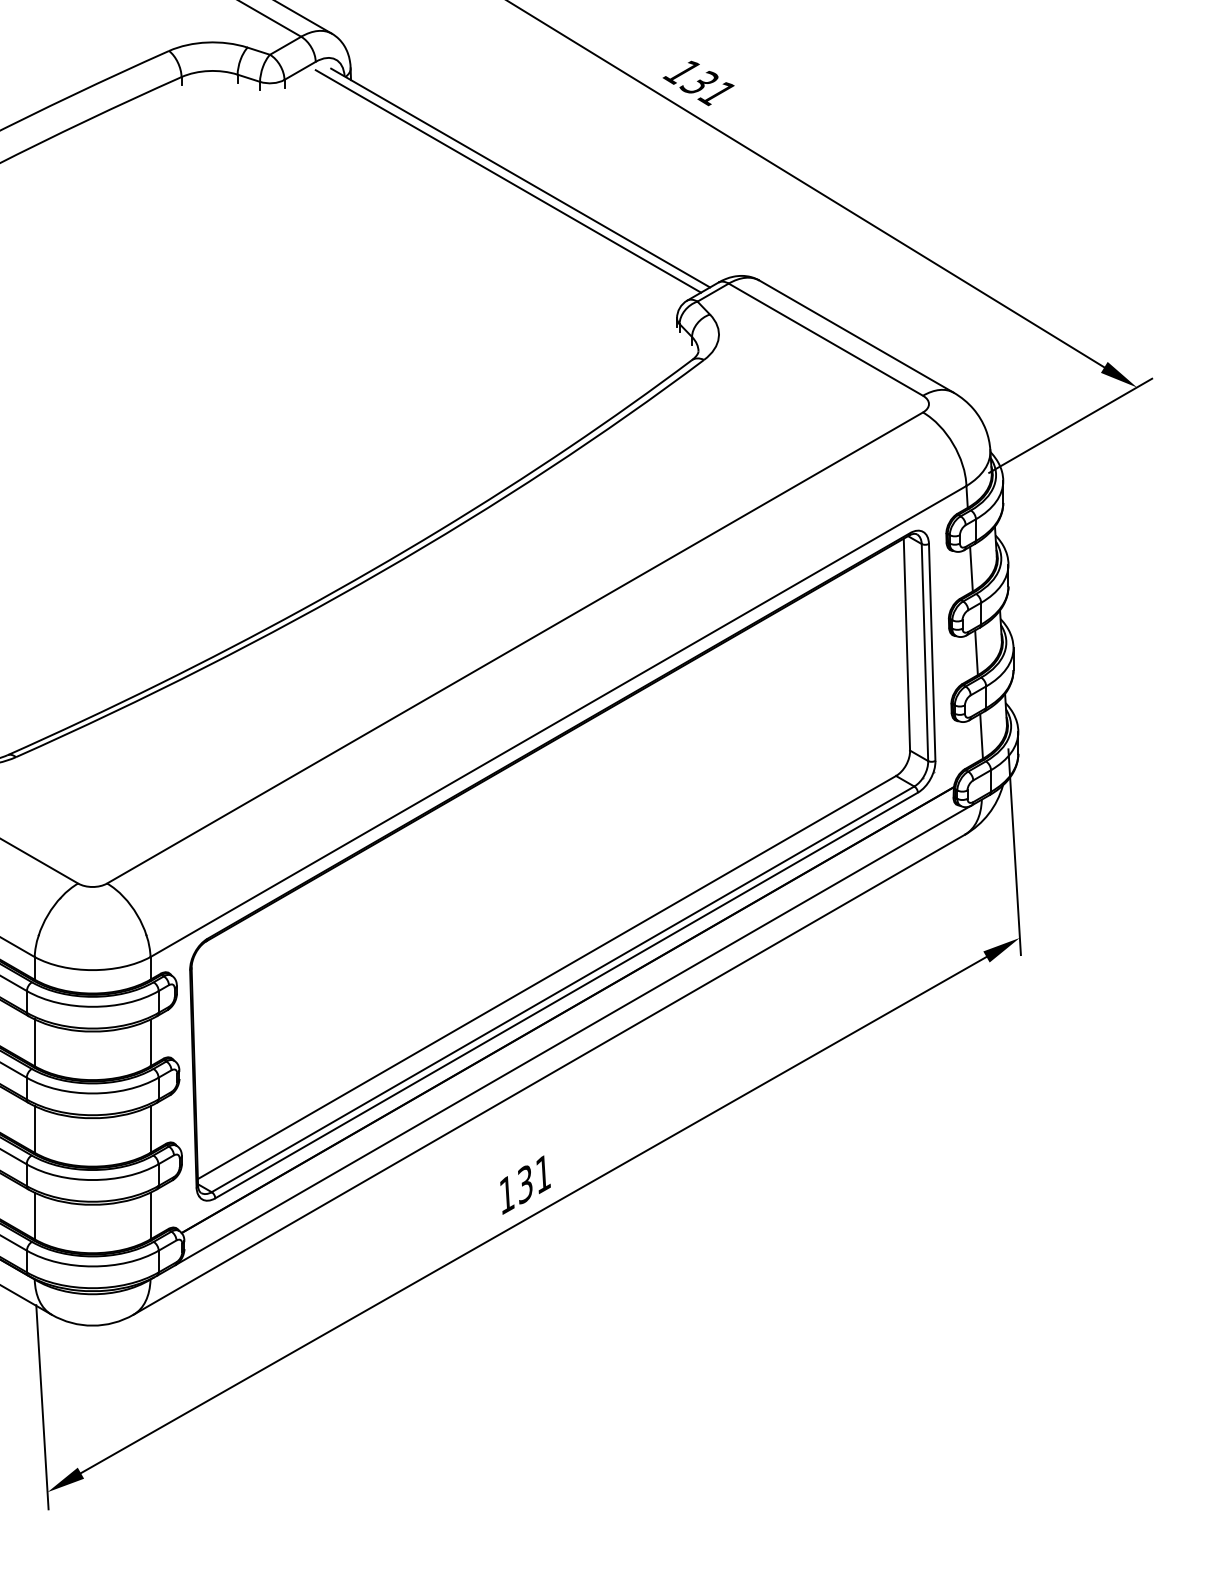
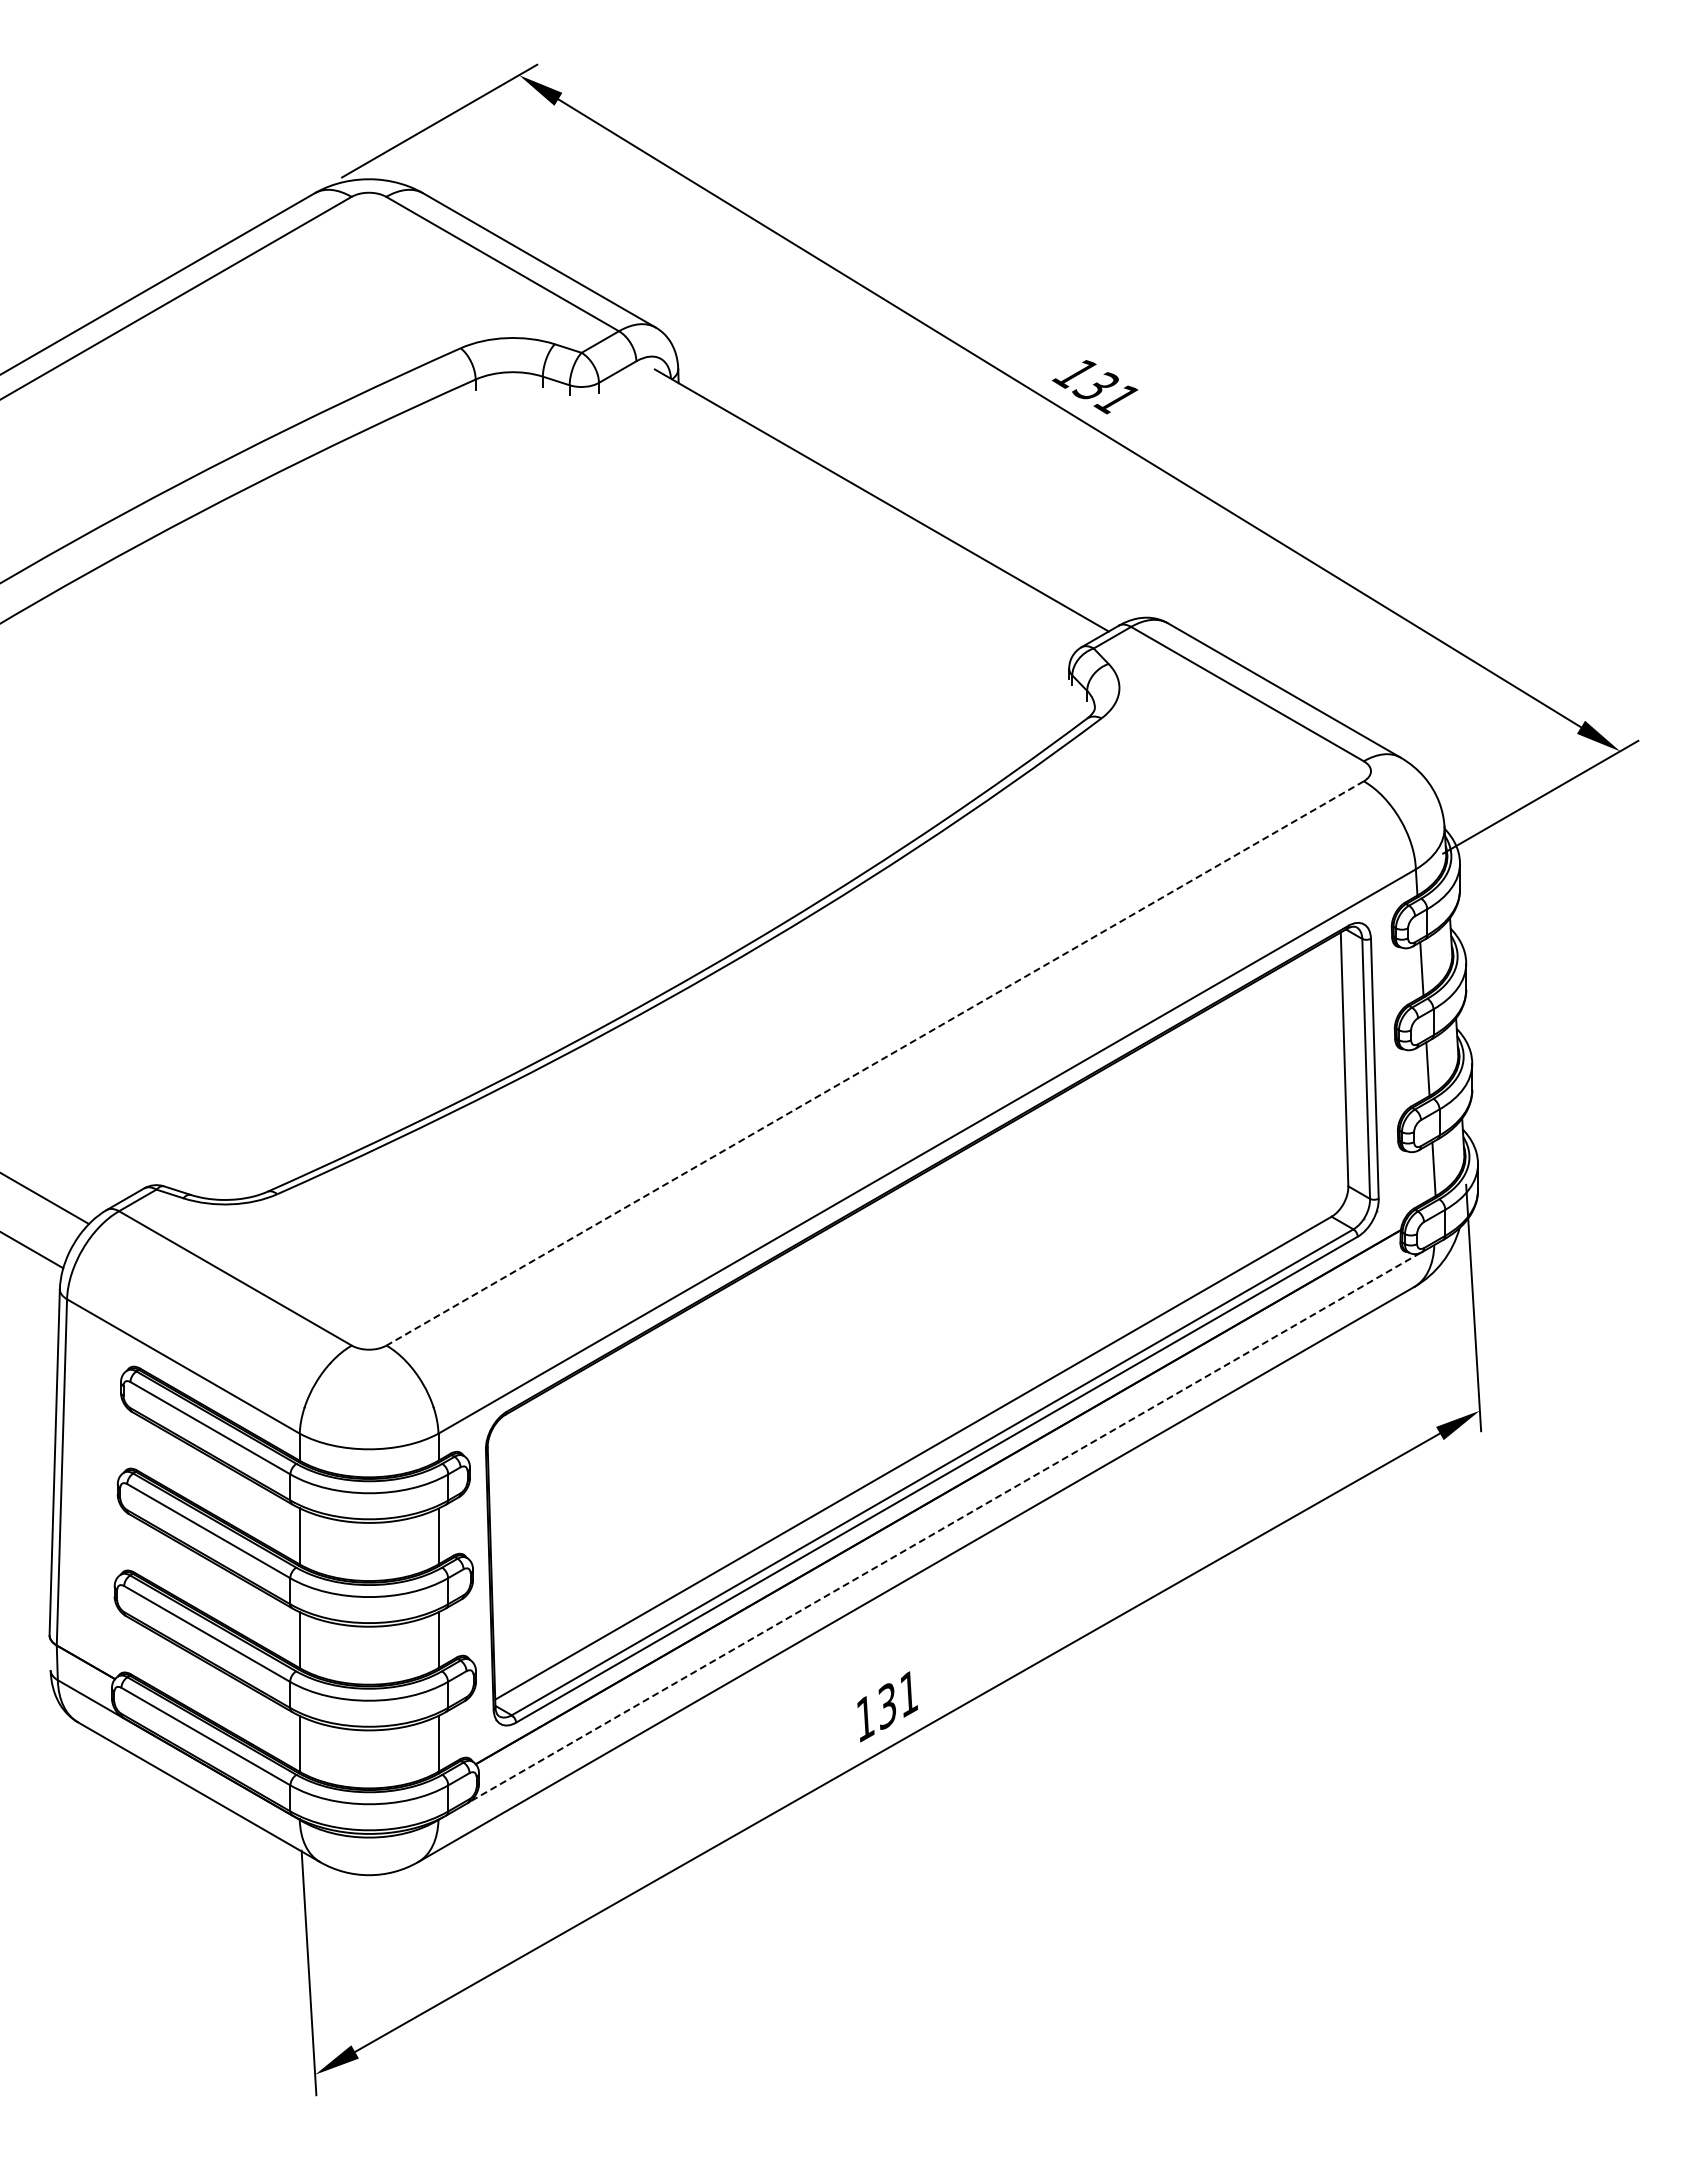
line: (508, 181) -> (867, 504), removed
line: (514, 648) -> (874, 1063), solid -> dashed
line: (572, 1035) -> (944, 1527), solid -> dashed

